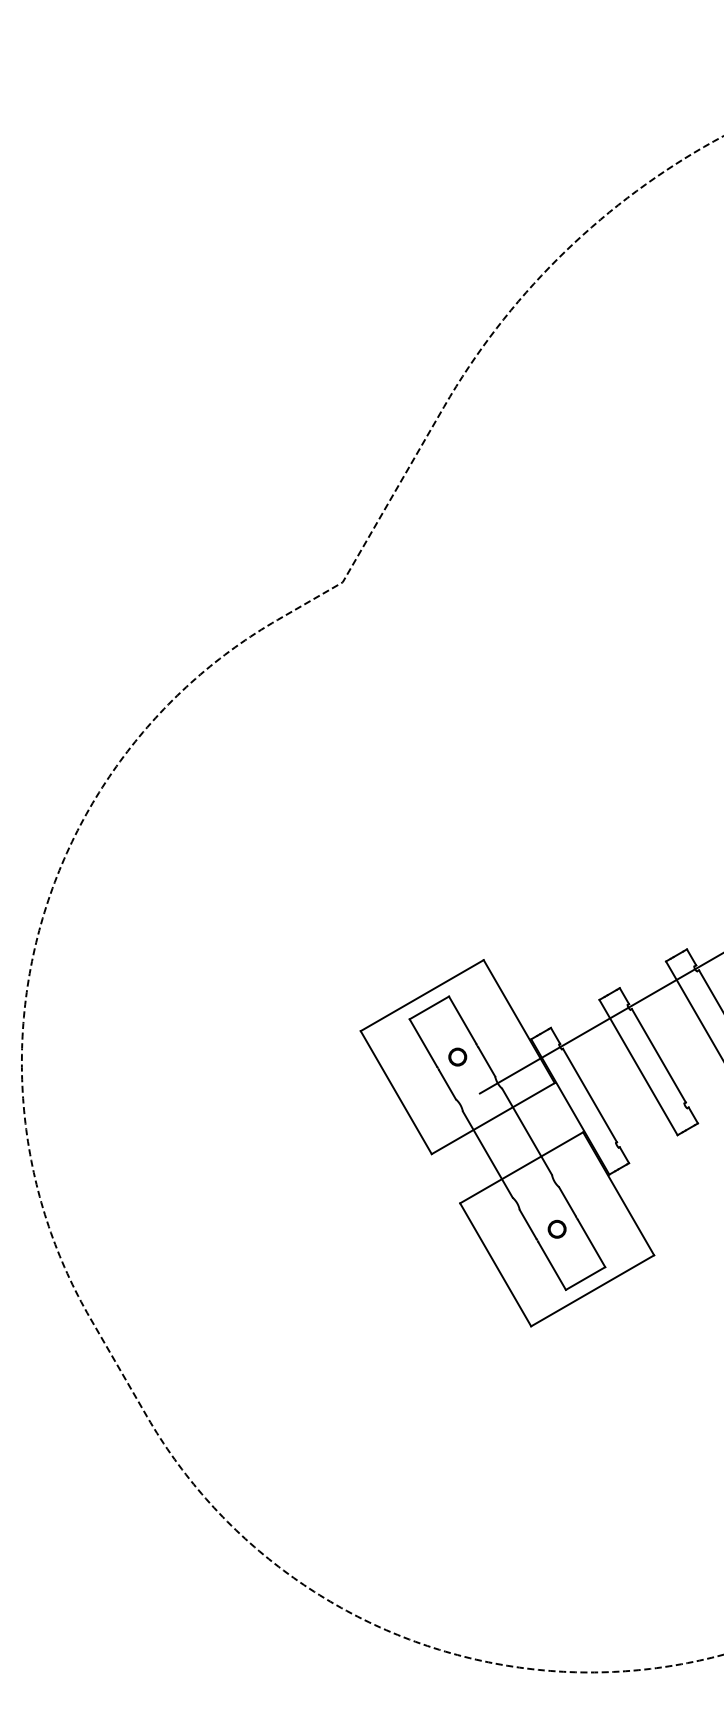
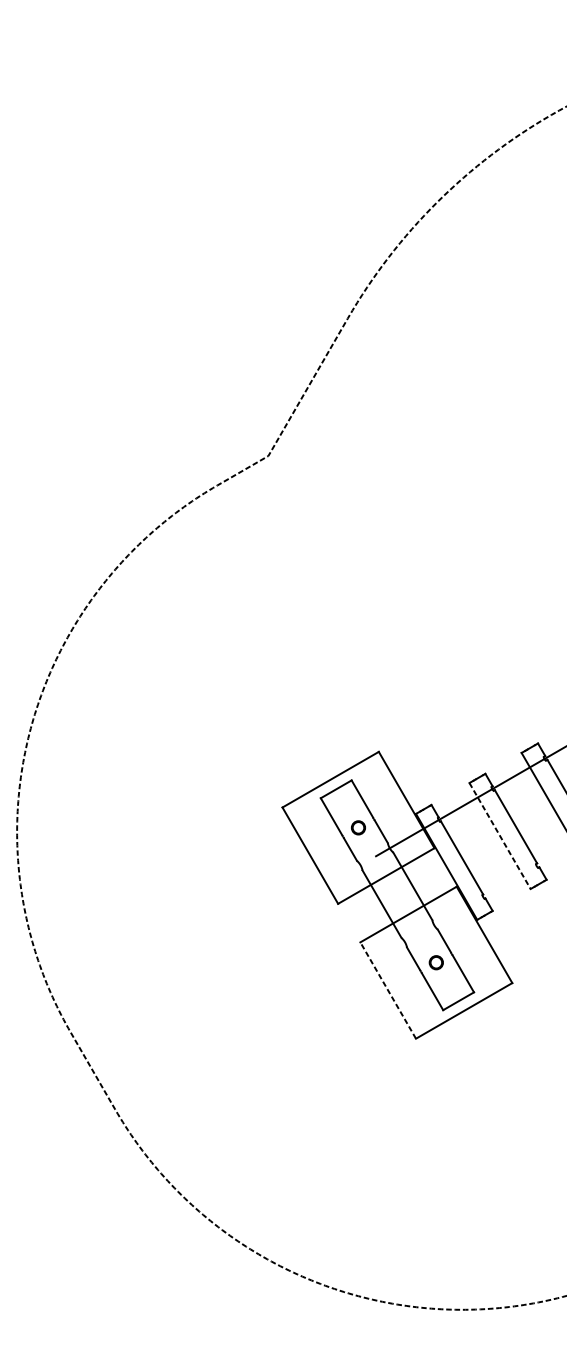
line: (638, 1067) -> (500, 835), solid -> dashed
line: (495, 1264) -> (388, 990), solid -> dashed

